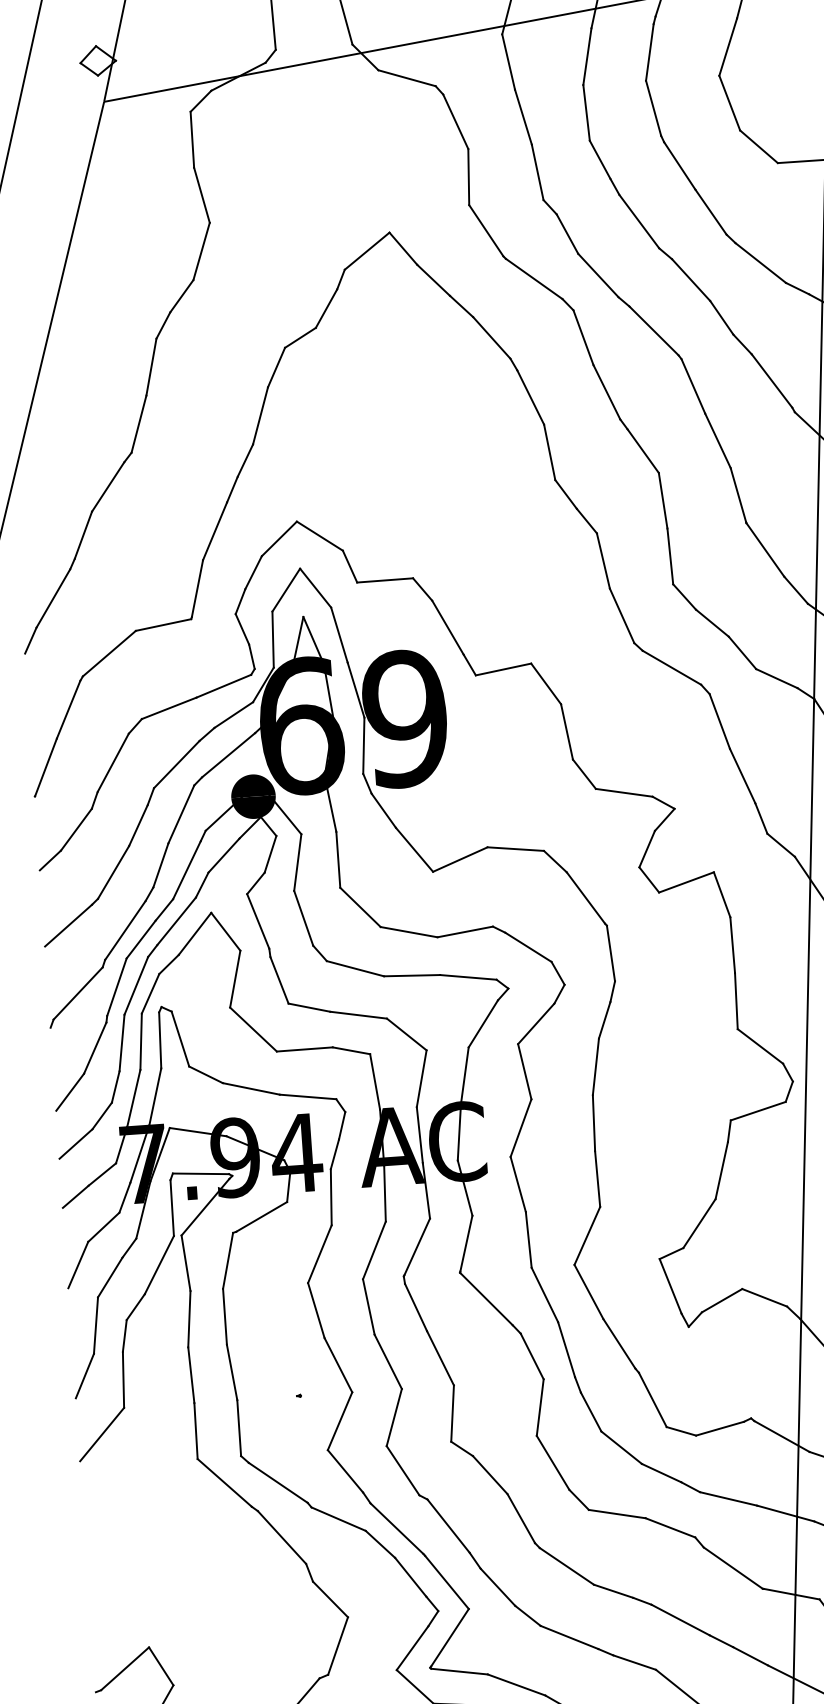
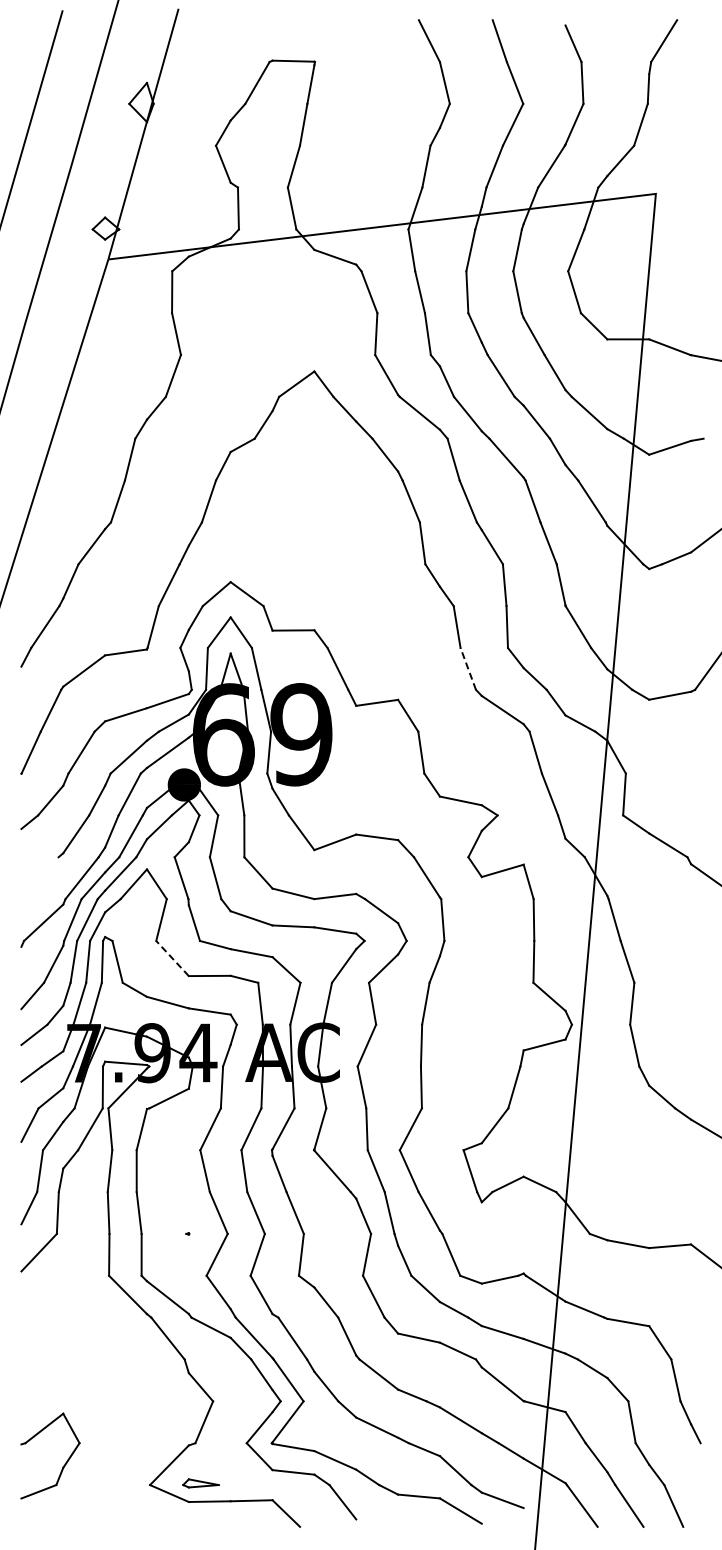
line: (622, 615) -> (468, 668), solid -> dashed
line: (67, 925) -> (39, 871), removed
line: (253, 1029) -> (172, 958), solid -> dashed

